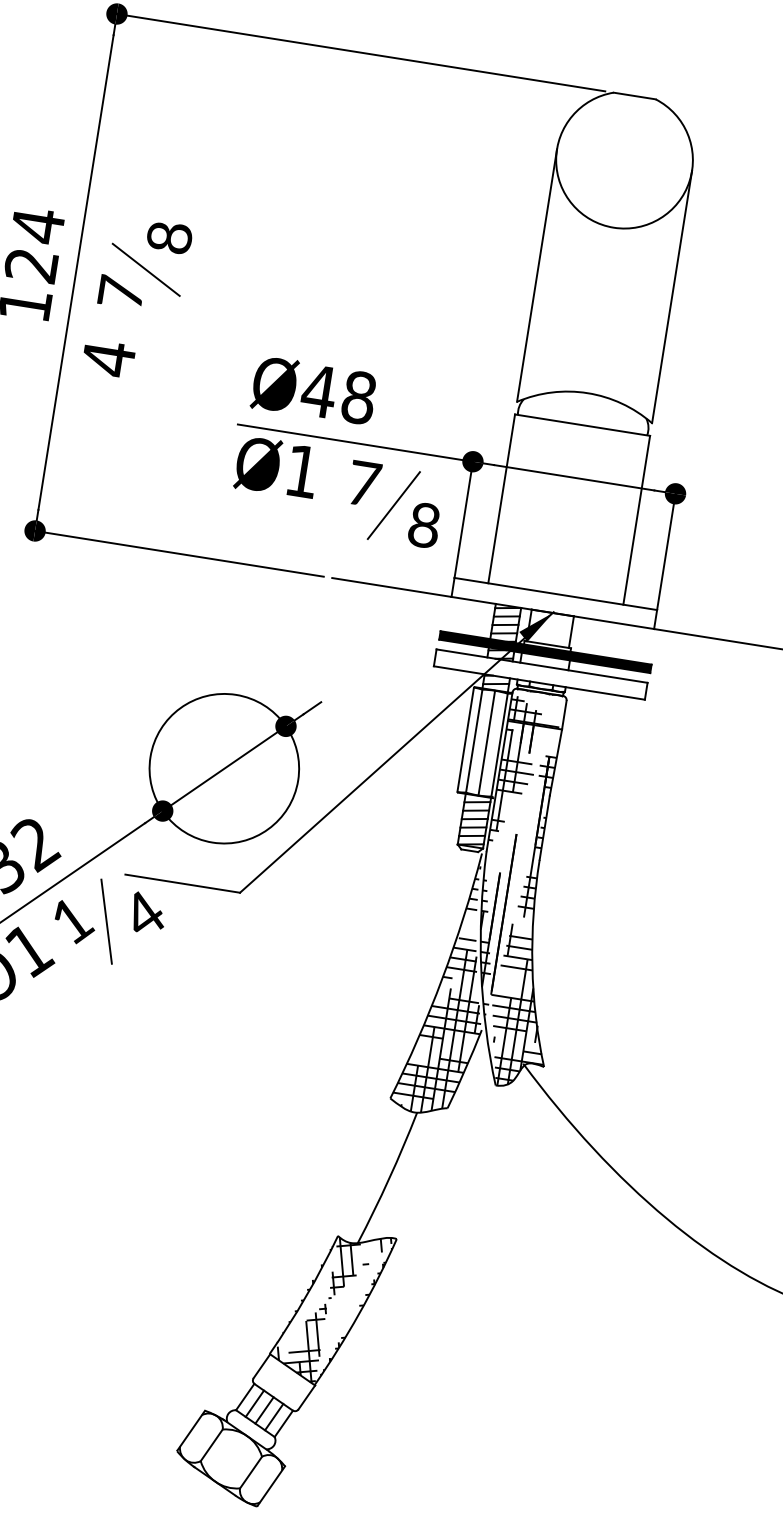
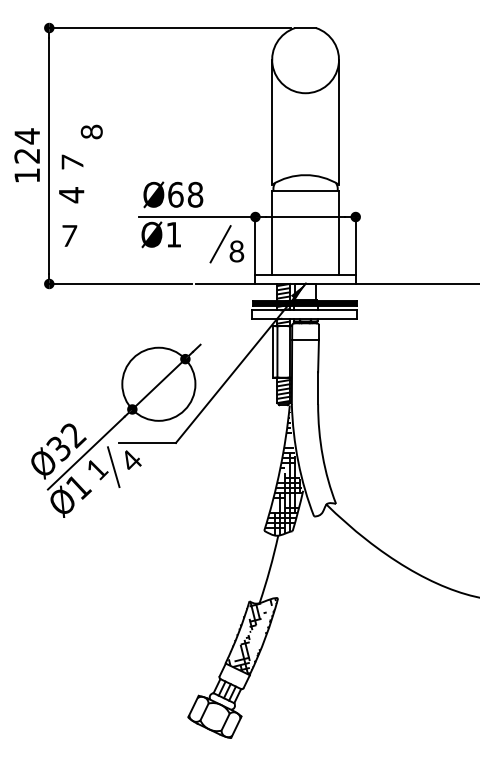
line: (145, 269) -> (82, 149), removed
text: (318, 390) -> (175, 194), Ø48 -> Ø68
text: (364, 482) -> (69, 235), moved
line: (486, 742) -> (283, 351), removed
hatch: (524, 893) -> (313, 421), removed

